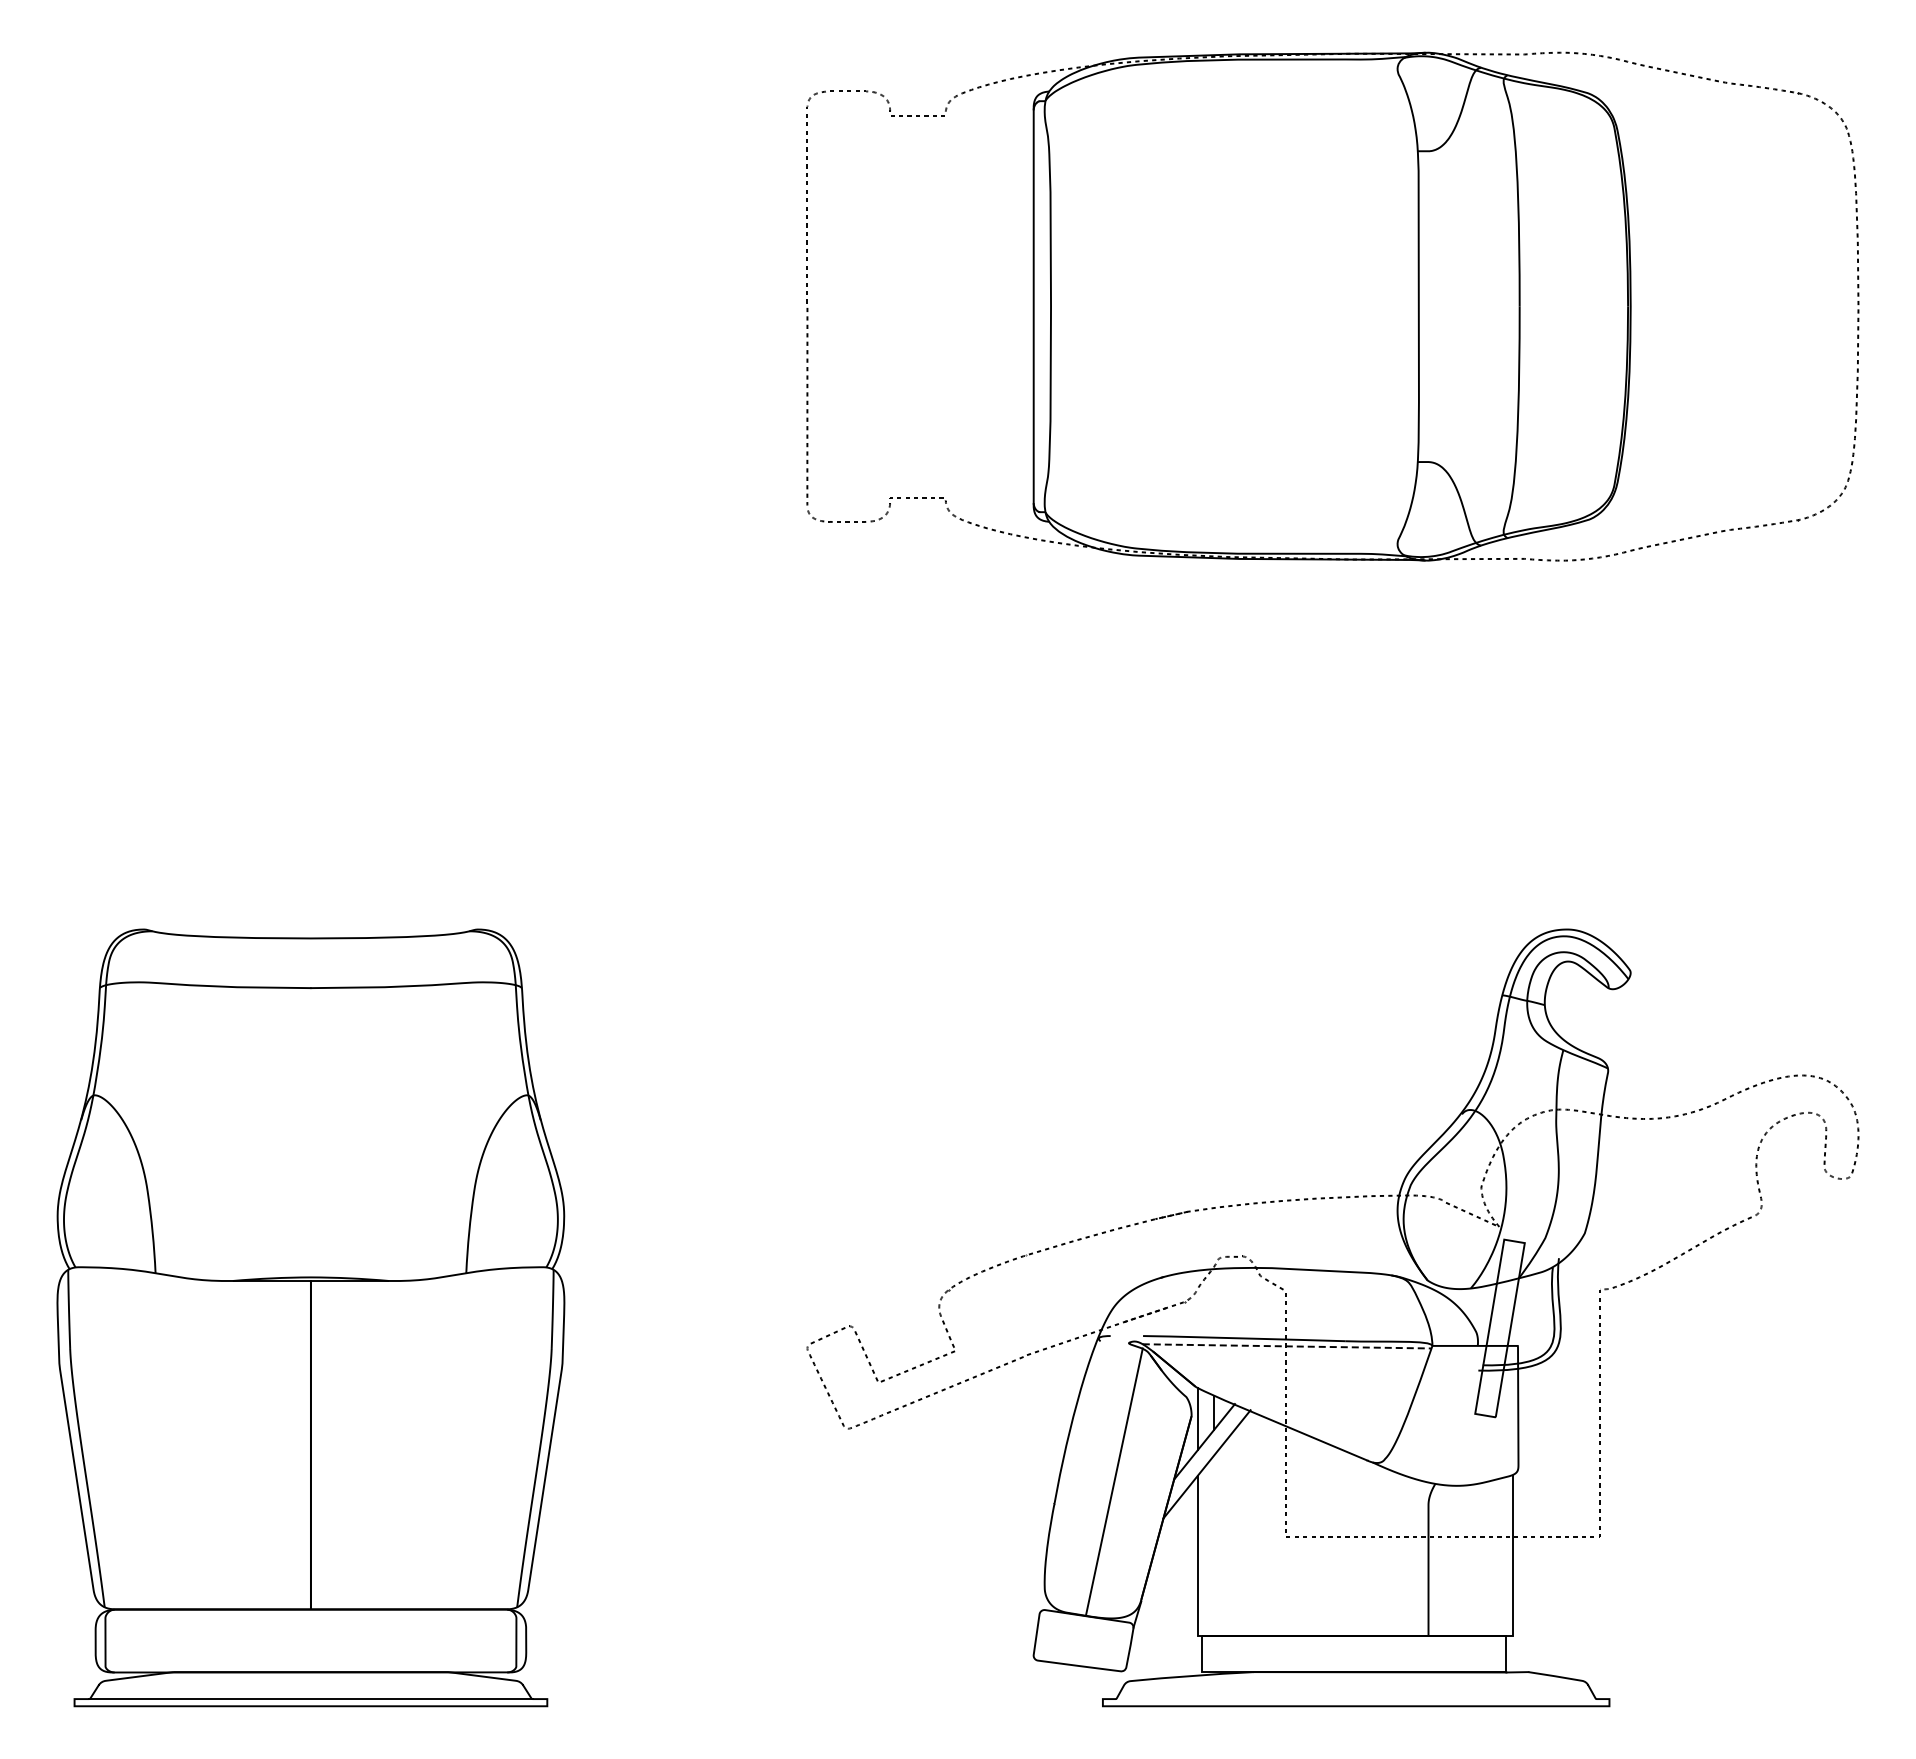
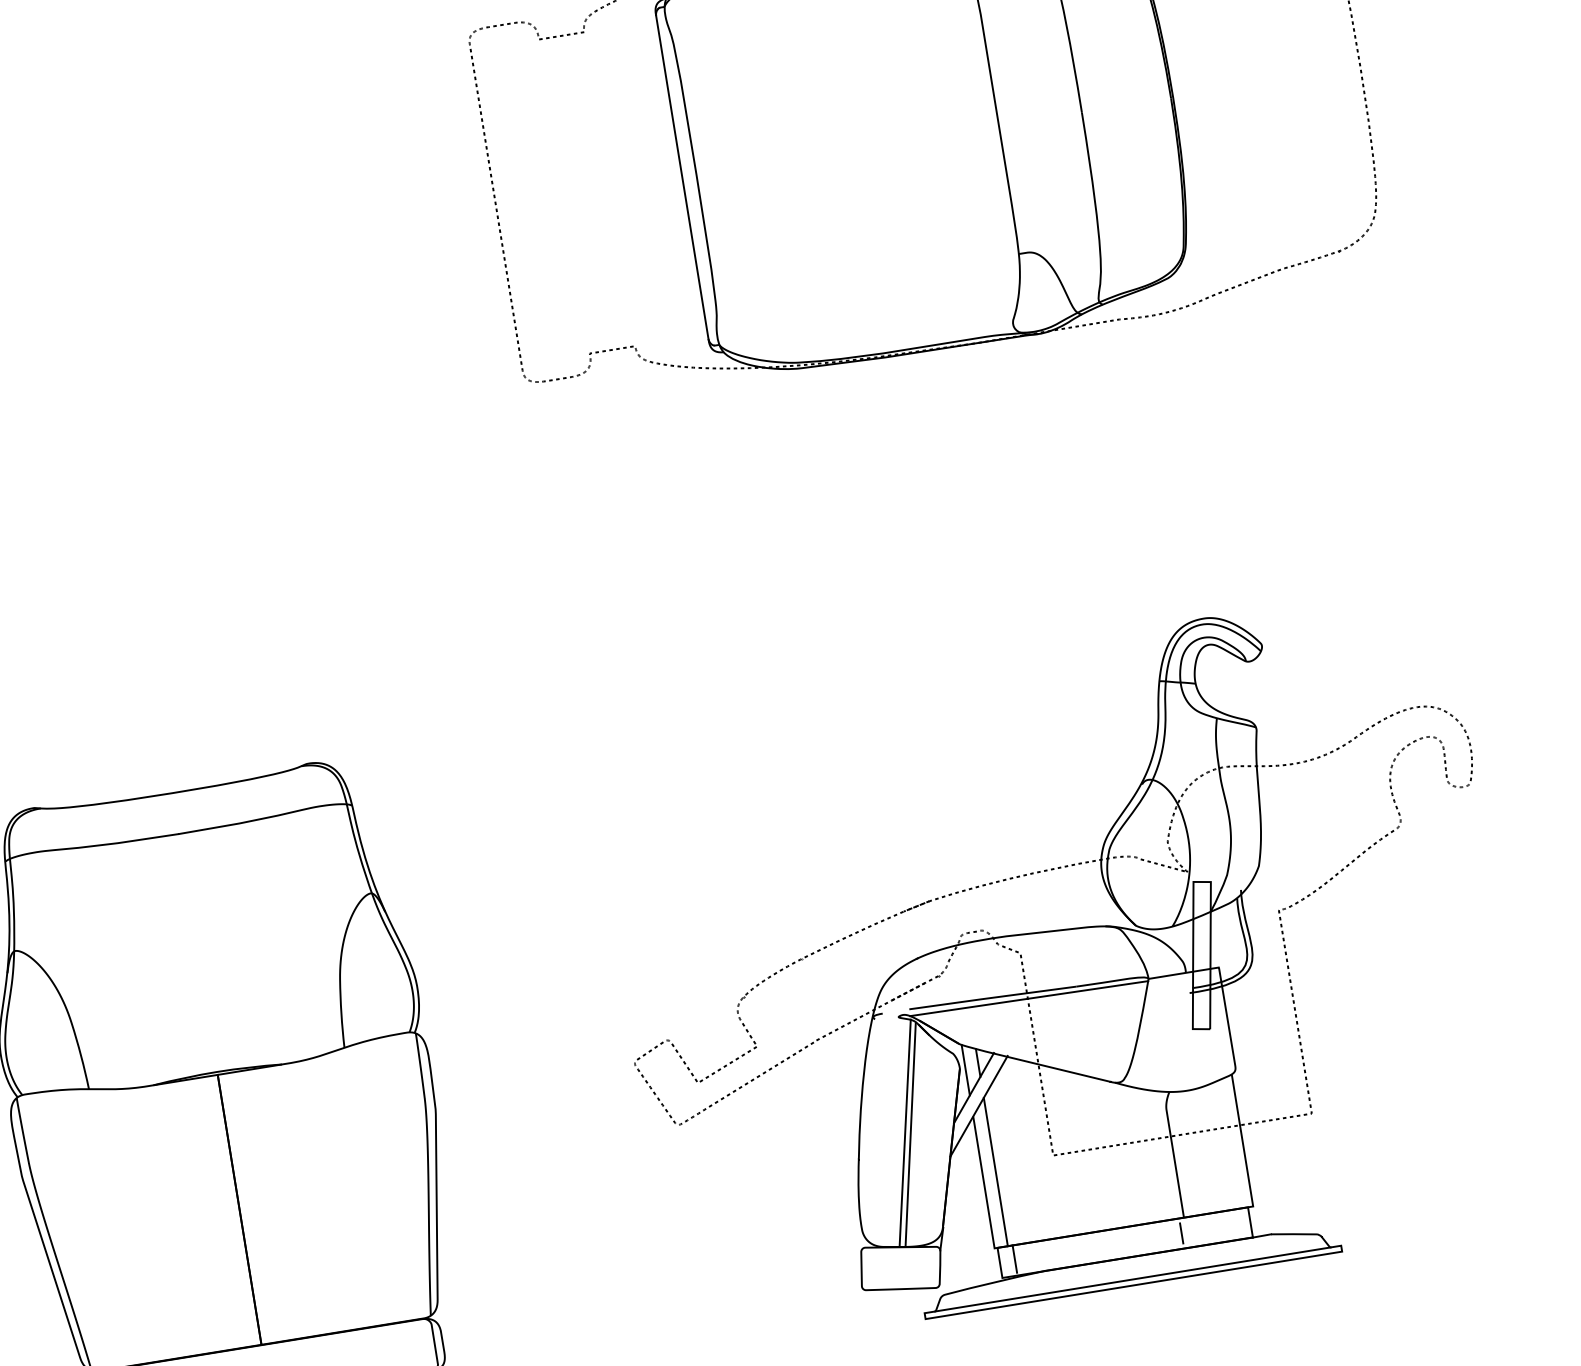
line: (1287, 1346) -> (1029, 998), dashed -> solid
line: (1120, 1484) -> (910, 1134), added
line: (1214, 1545) -> (995, 1172), added
line: (1220, 1651) -> (1015, 1258), added
line: (1422, 1653) -> (1181, 1233), added
line: (1355, 1699) -> (1132, 1279), added

